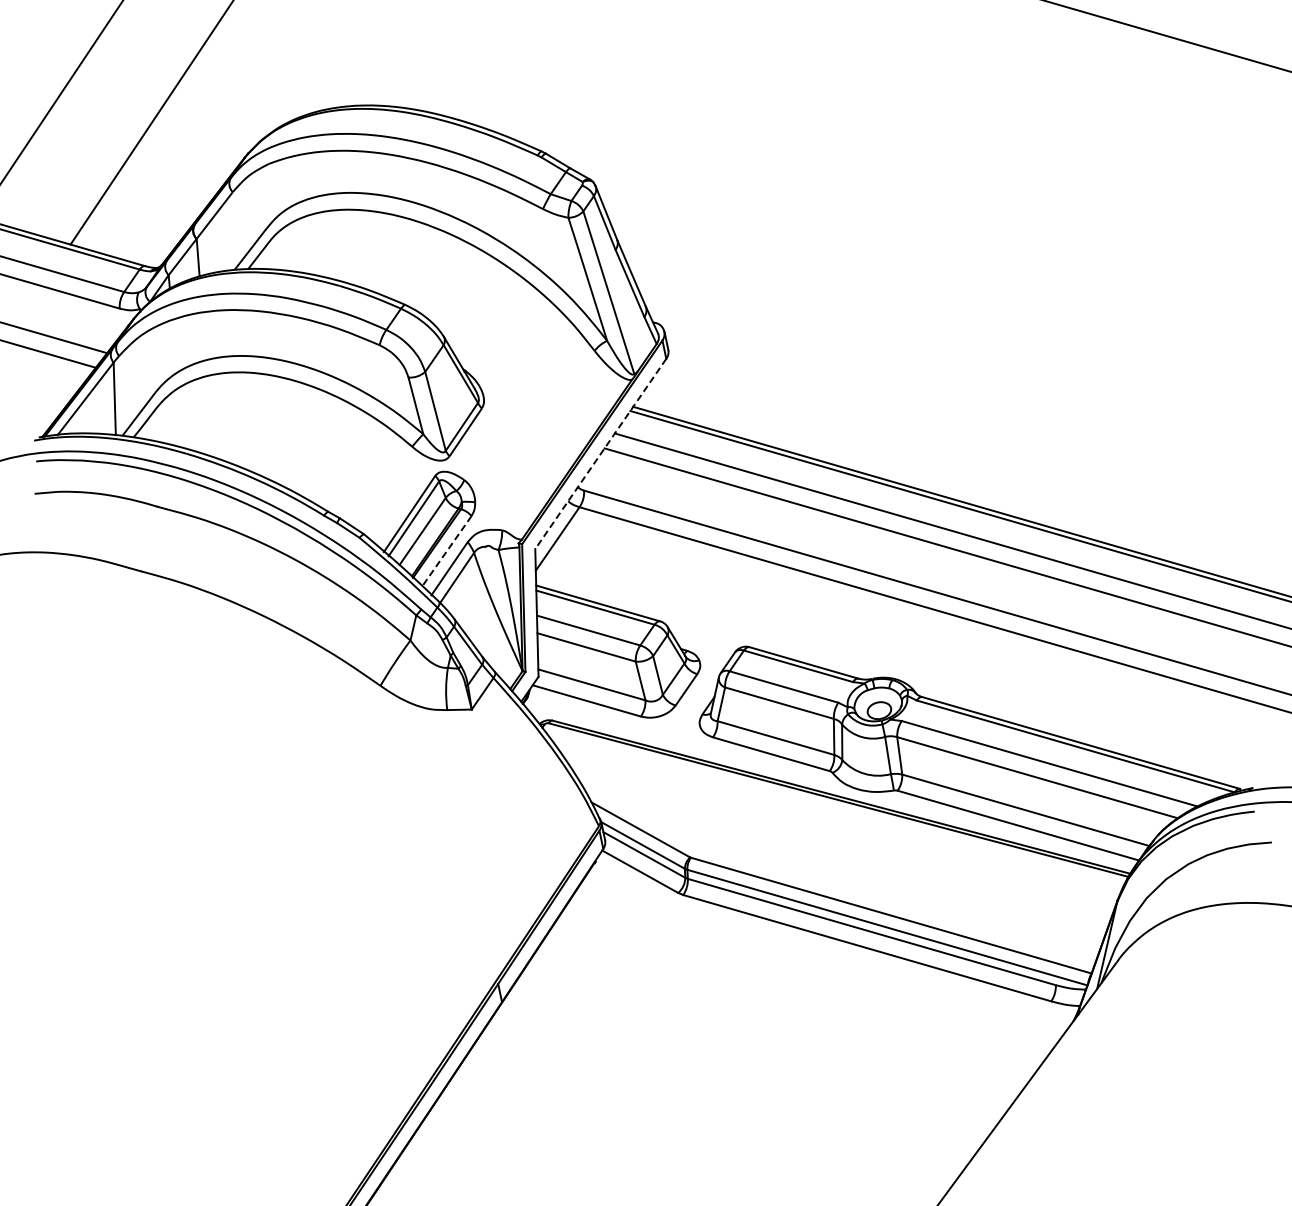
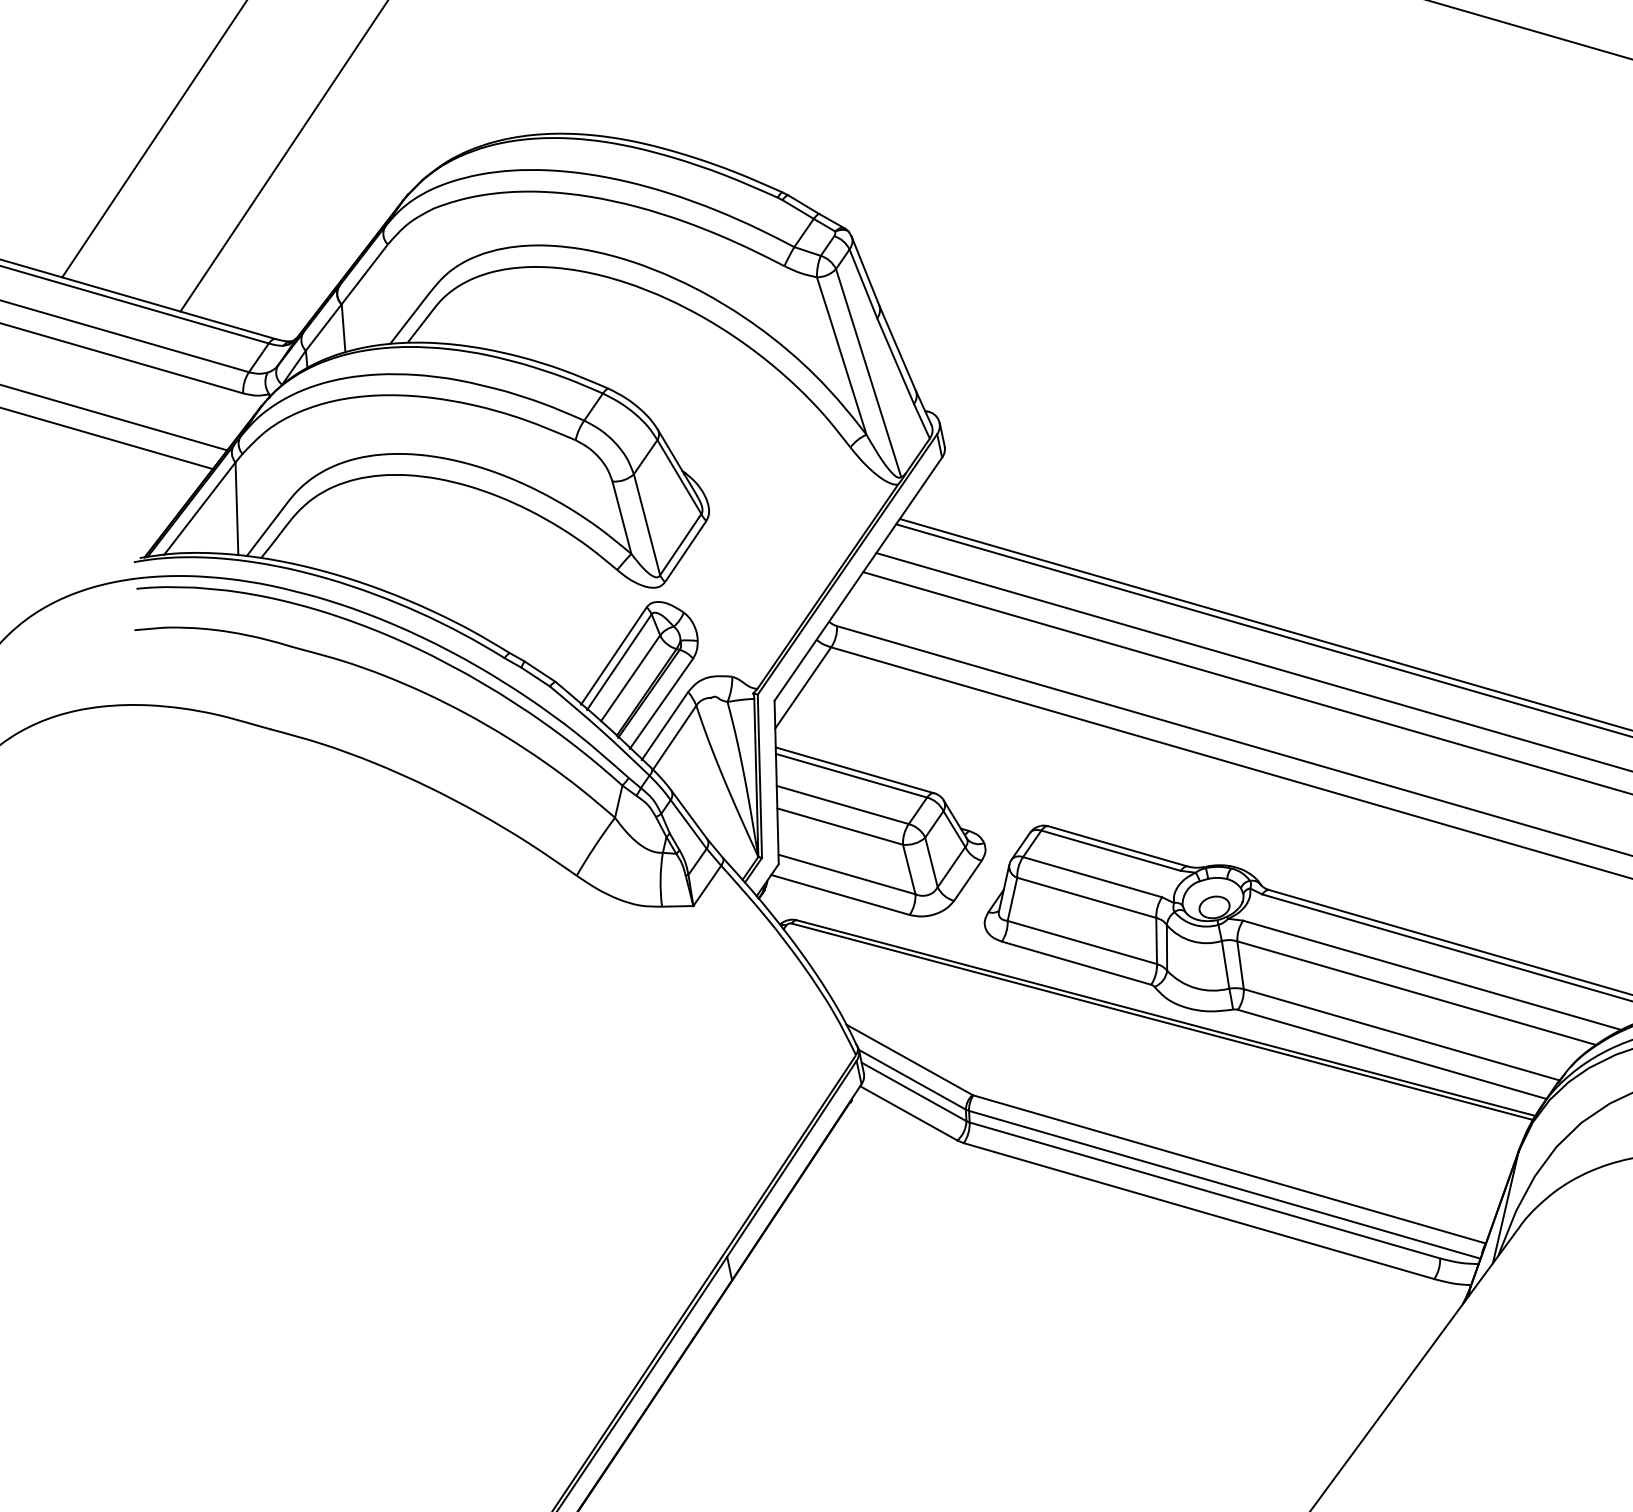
line: (600, 454) -> (857, 579), dashed -> solid
line: (446, 551) -> (661, 703), dashed -> solid

